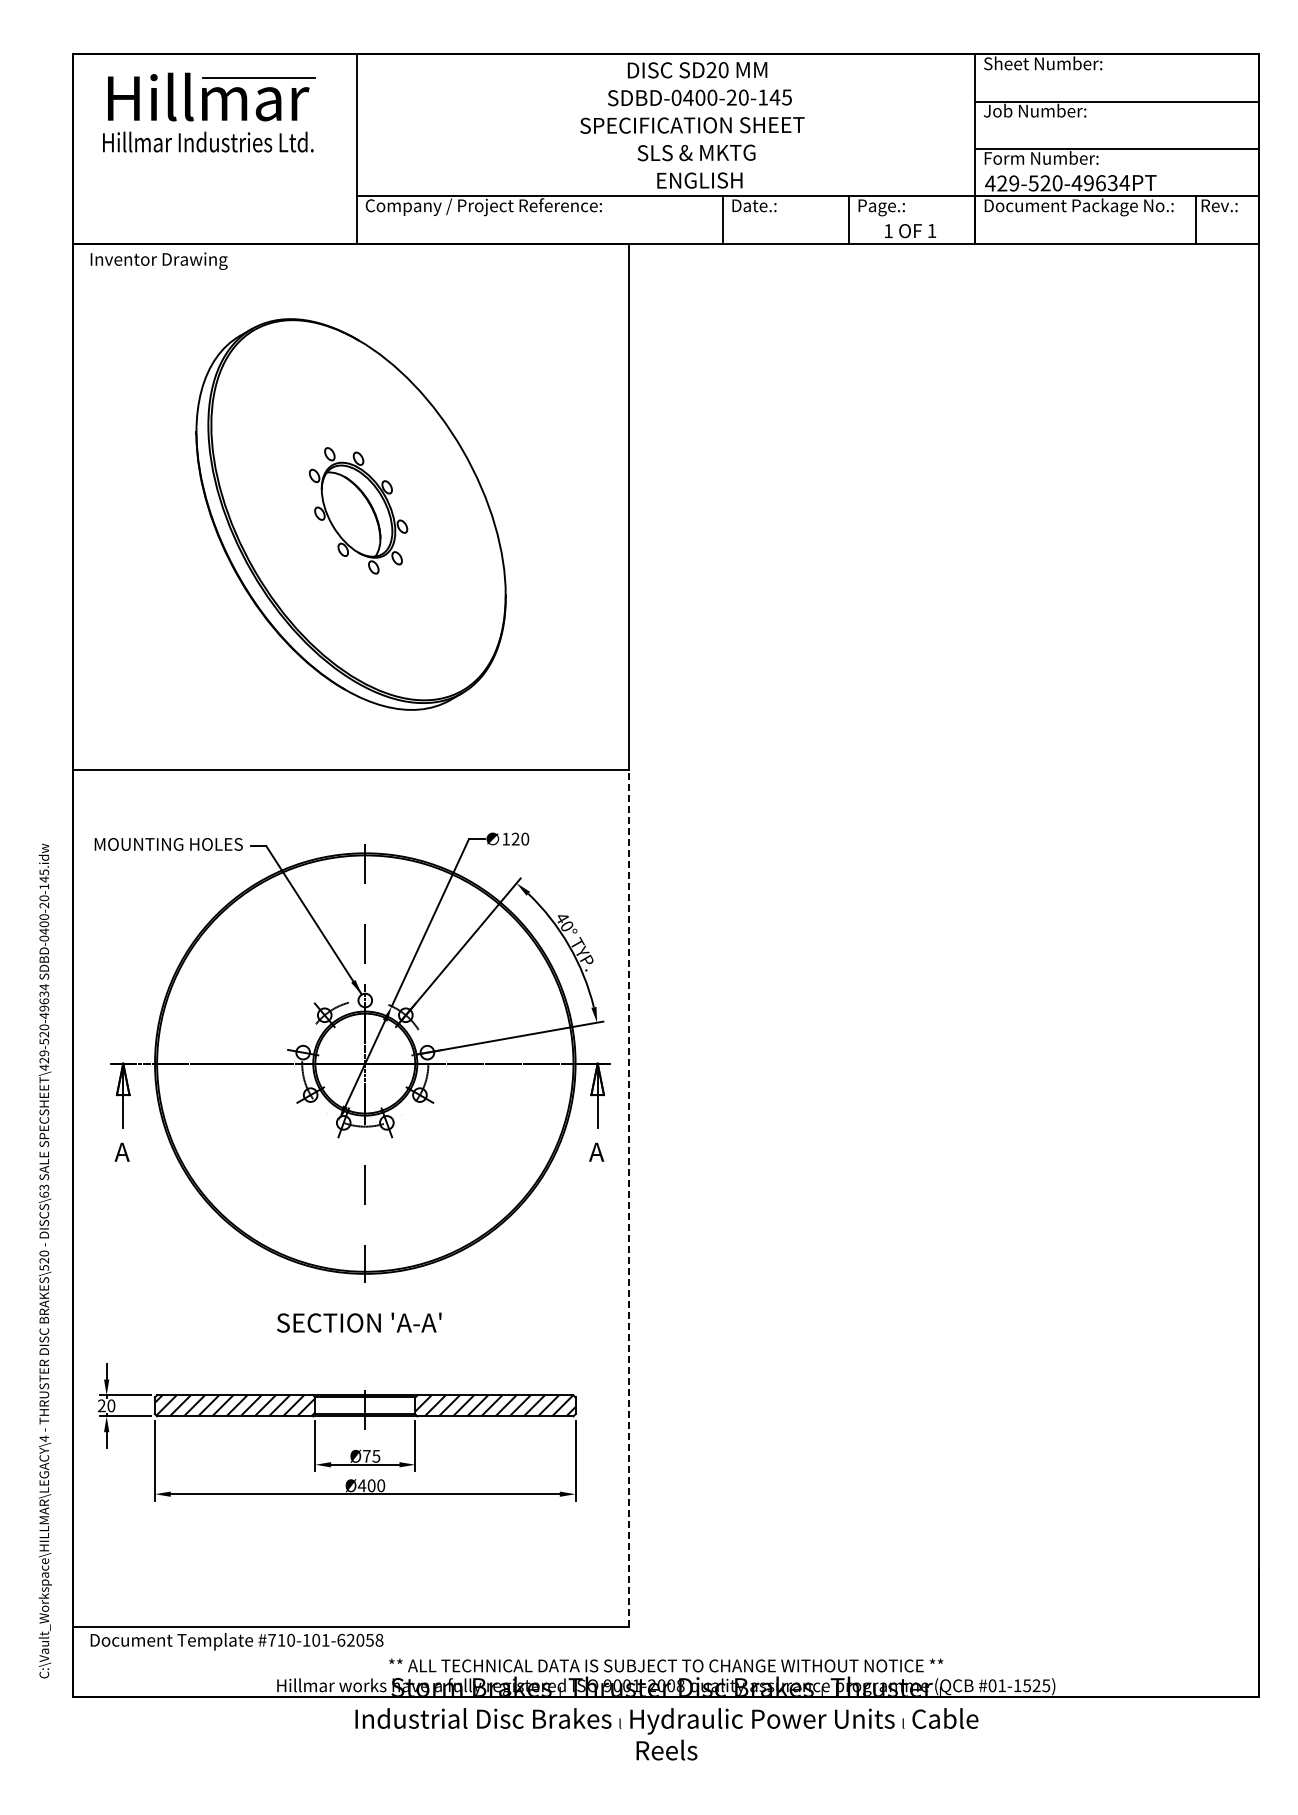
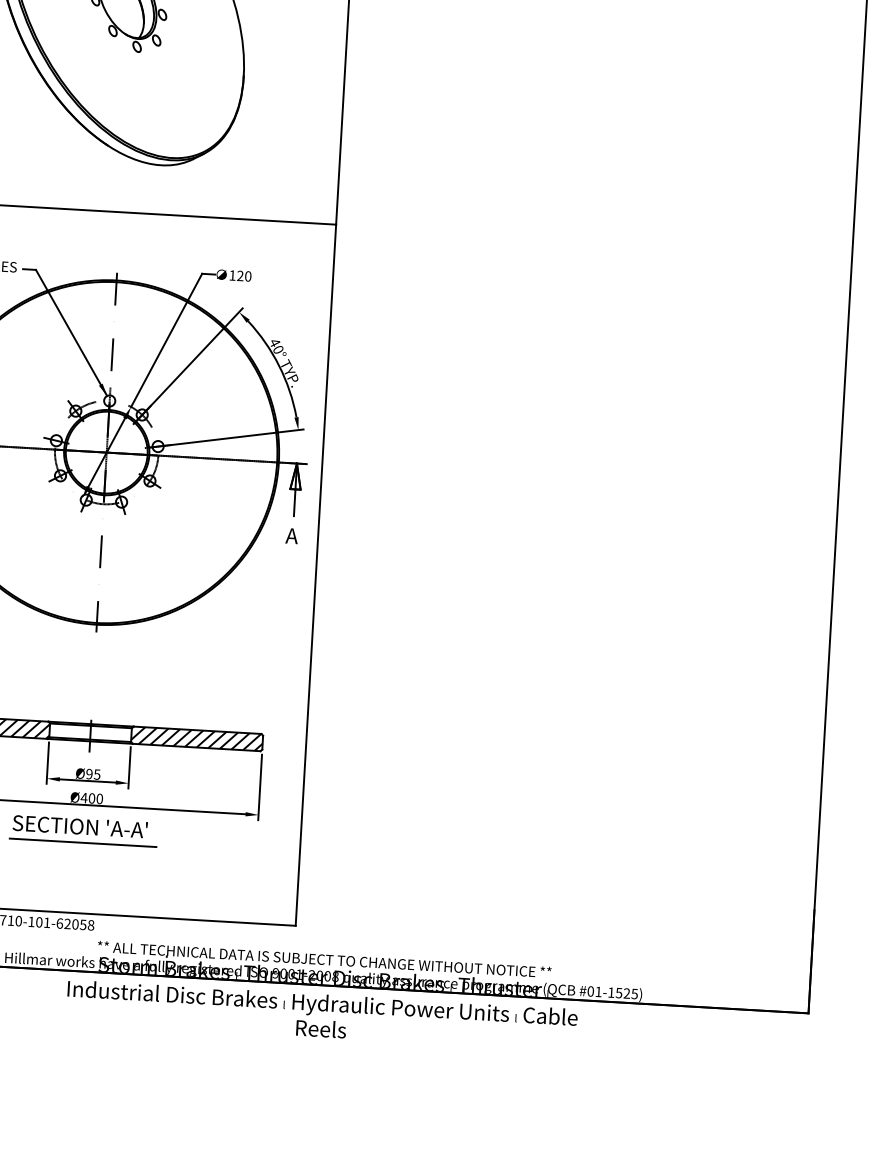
line: (628, 1197) -> (315, 574), dashed -> solid
text: (359, 1322) -> (80, 826), moved
text: (366, 1455) -> (89, 773), Ø75 -> Ø95
line: (363, 1540) -> (82, 842), added

